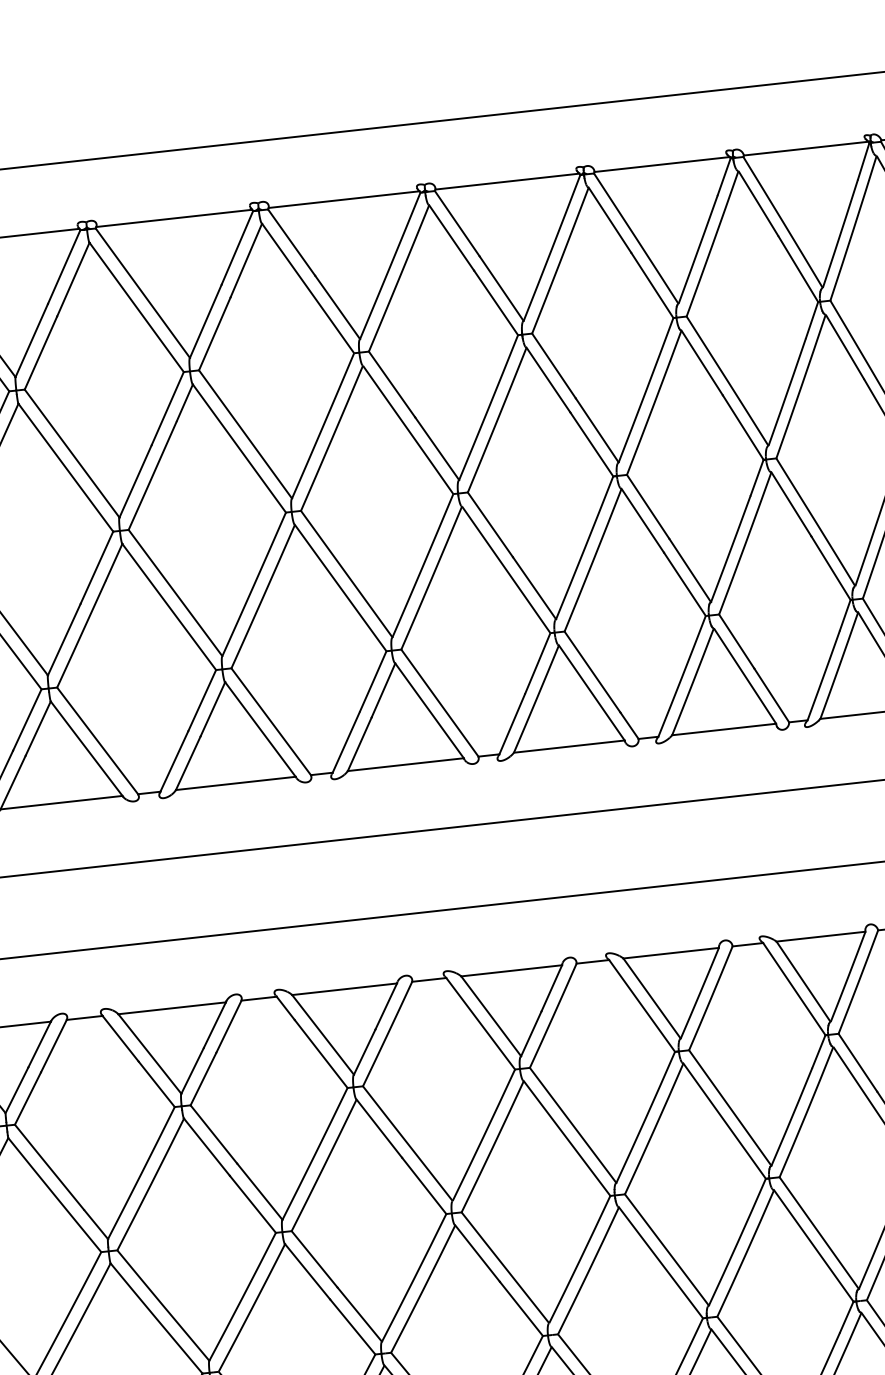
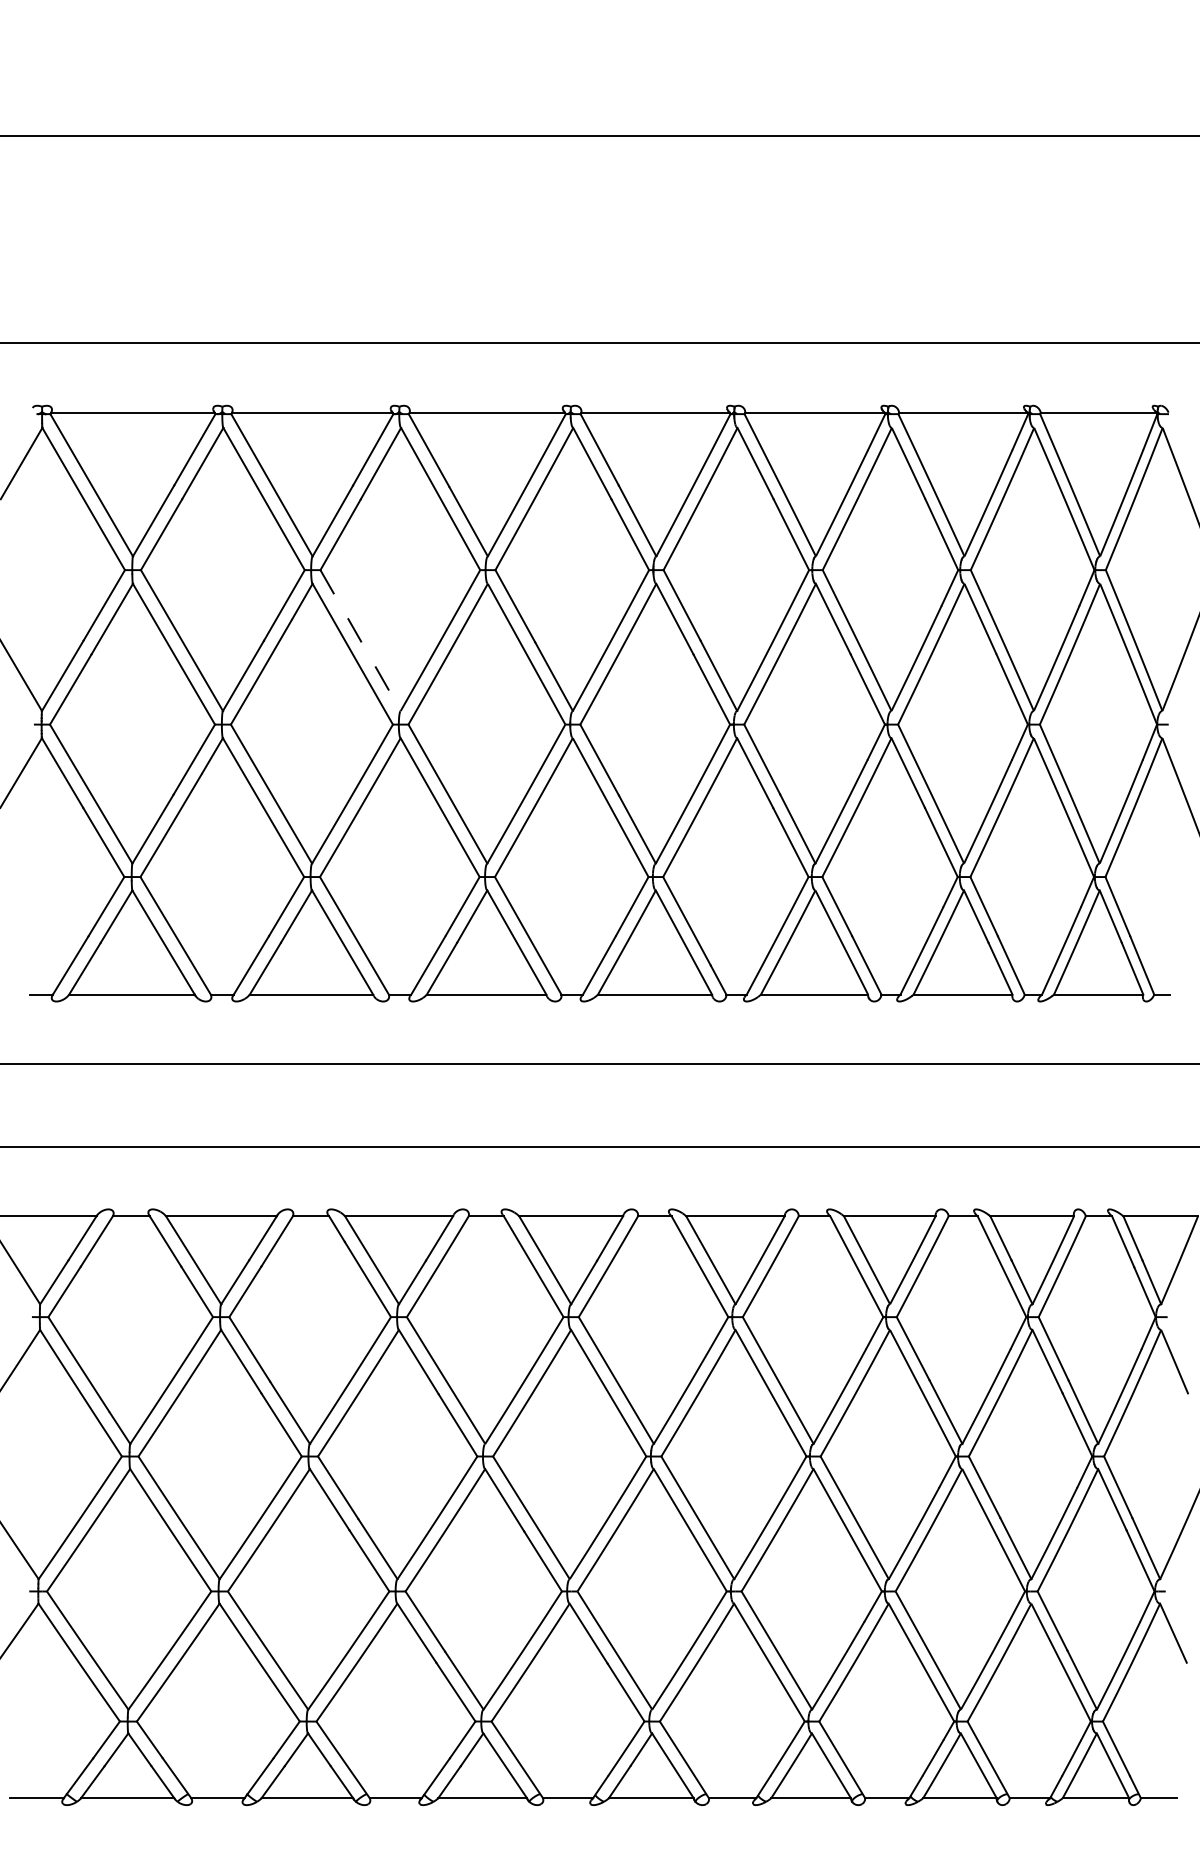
line: (245, 435) -> (360, 641), solid -> dashed

